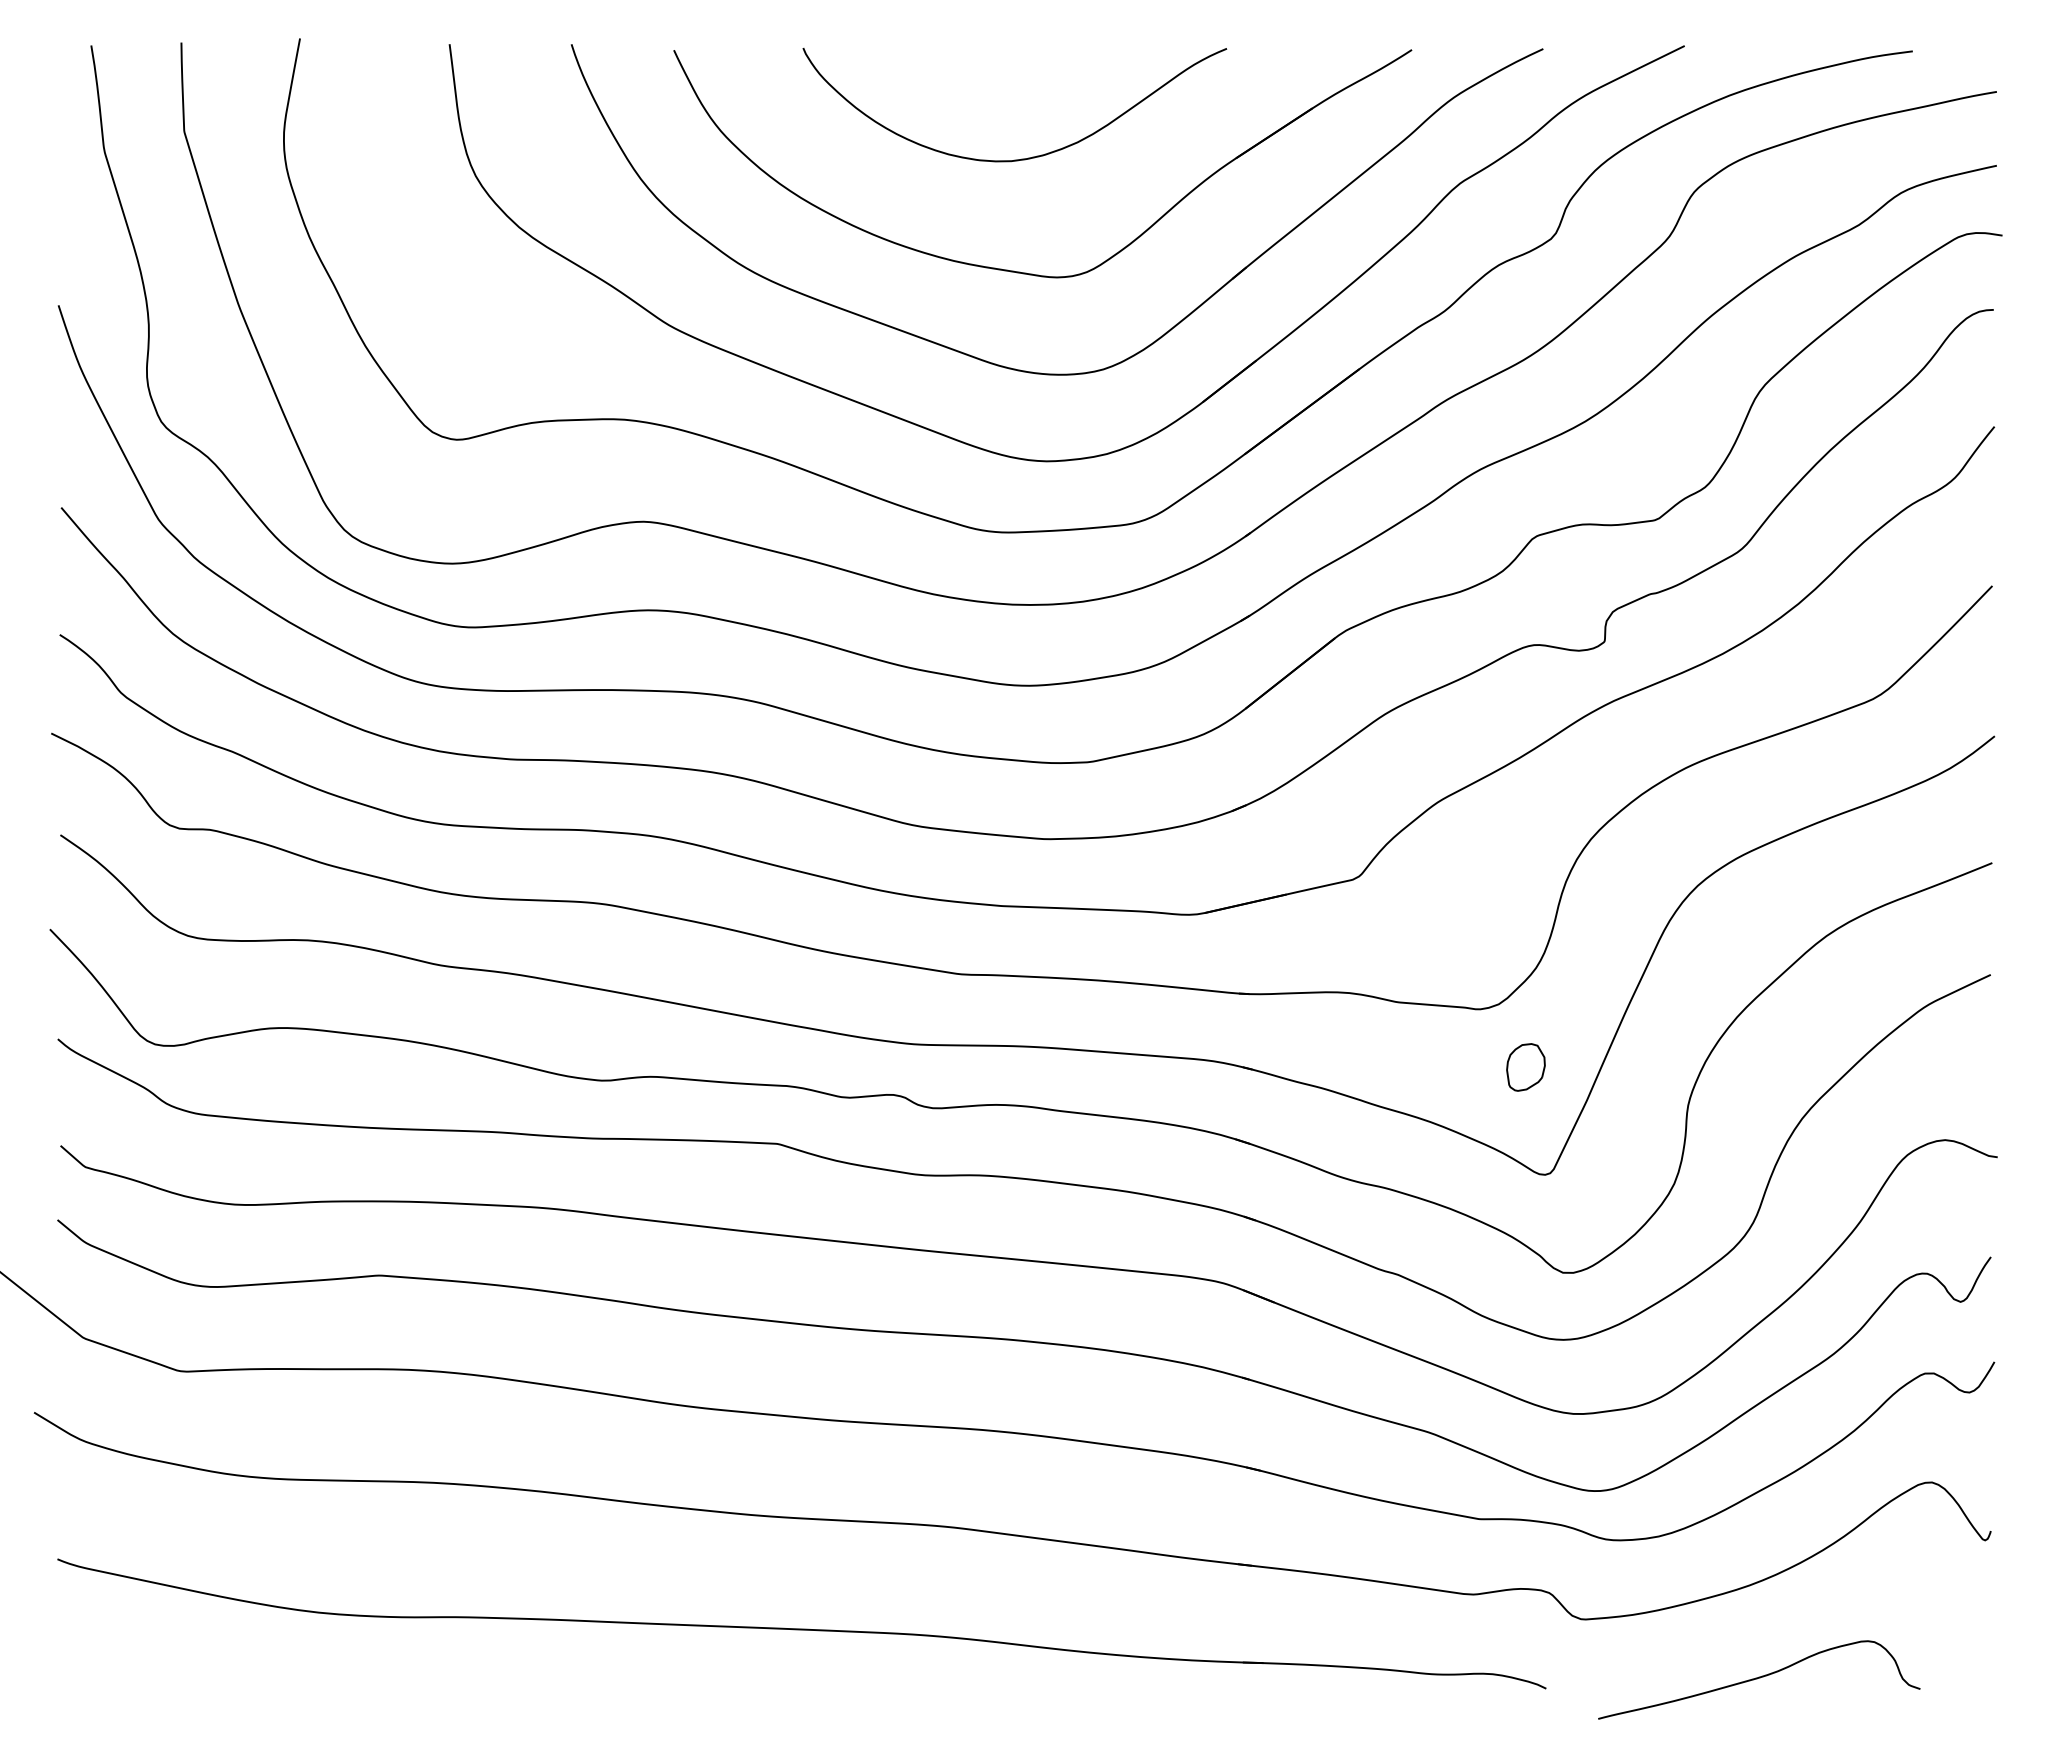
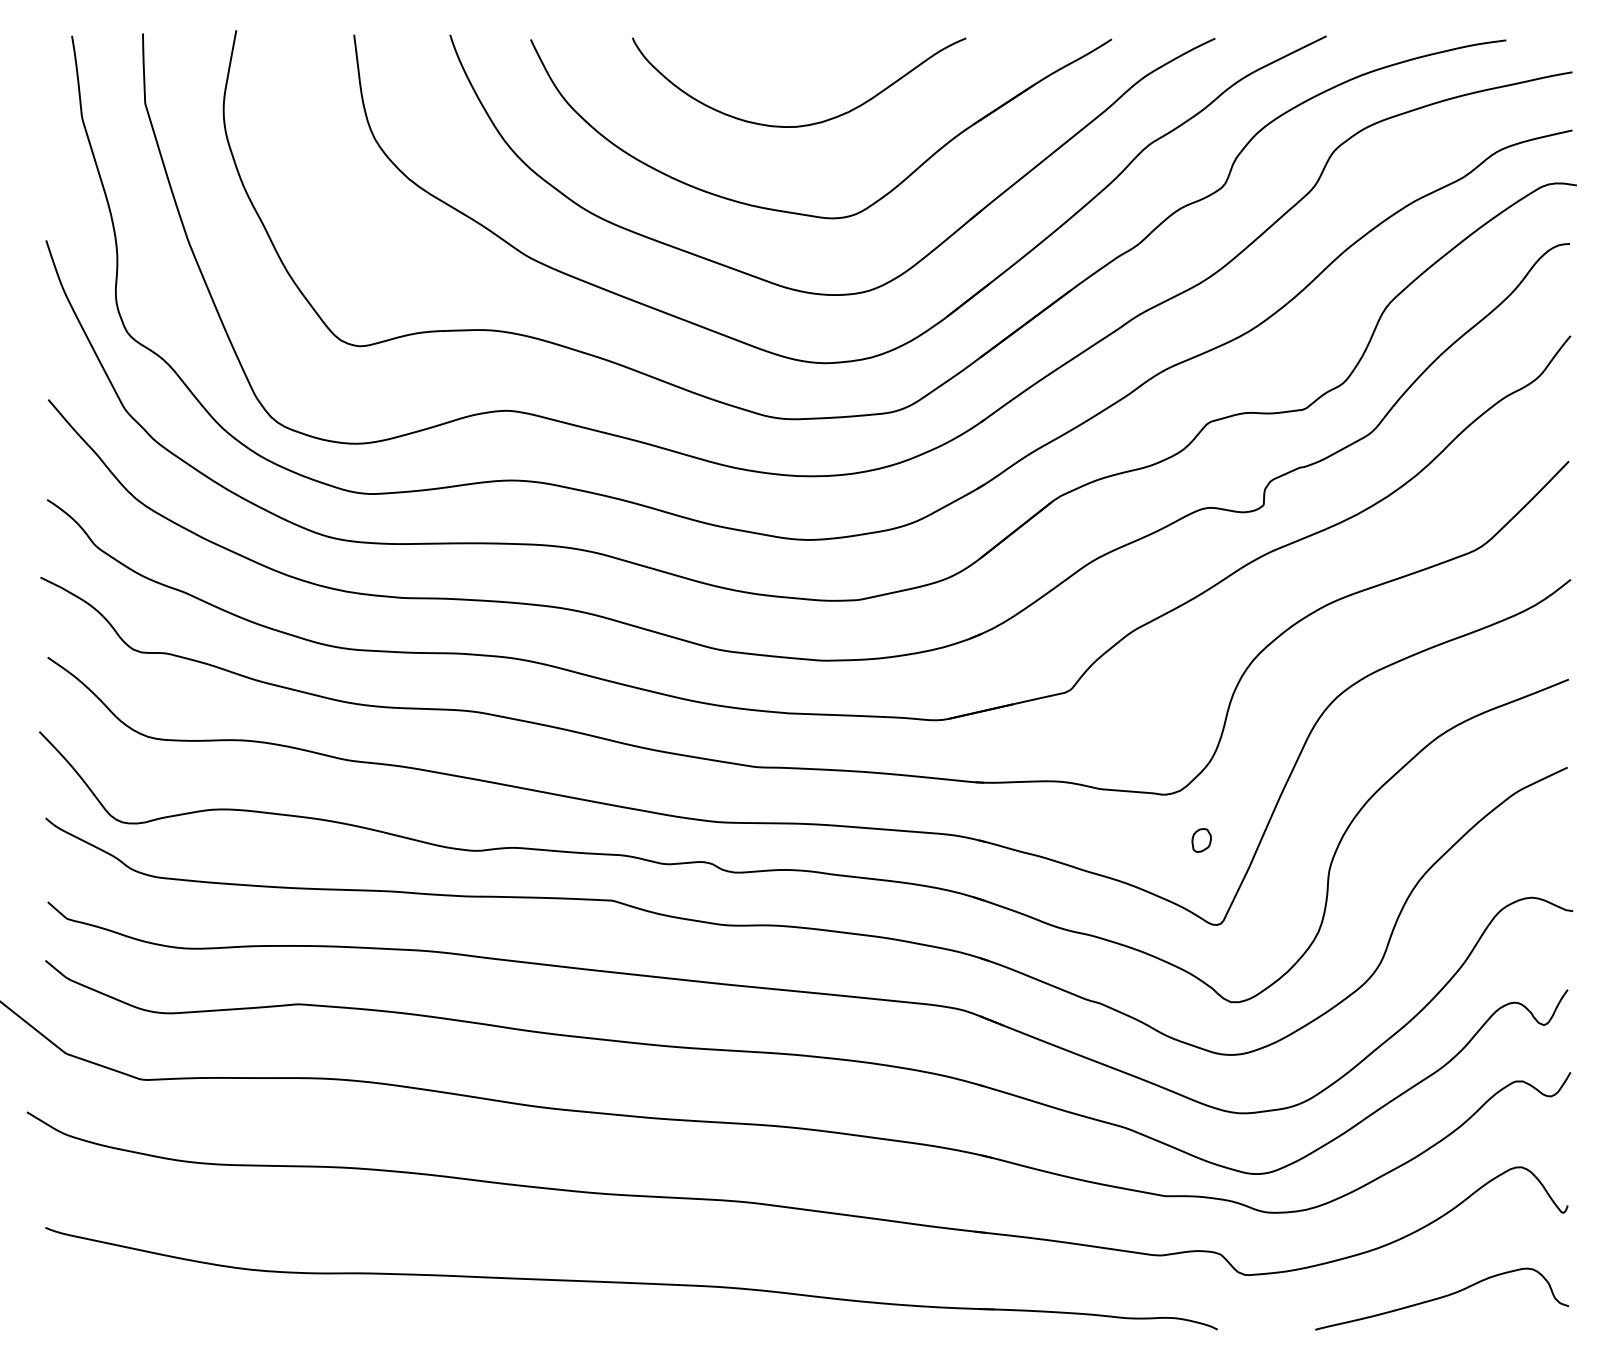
part: (1525, 1067) -> (1201, 840), size x0.62
curve: (1759, 1678) -> (1442, 1297), moved

